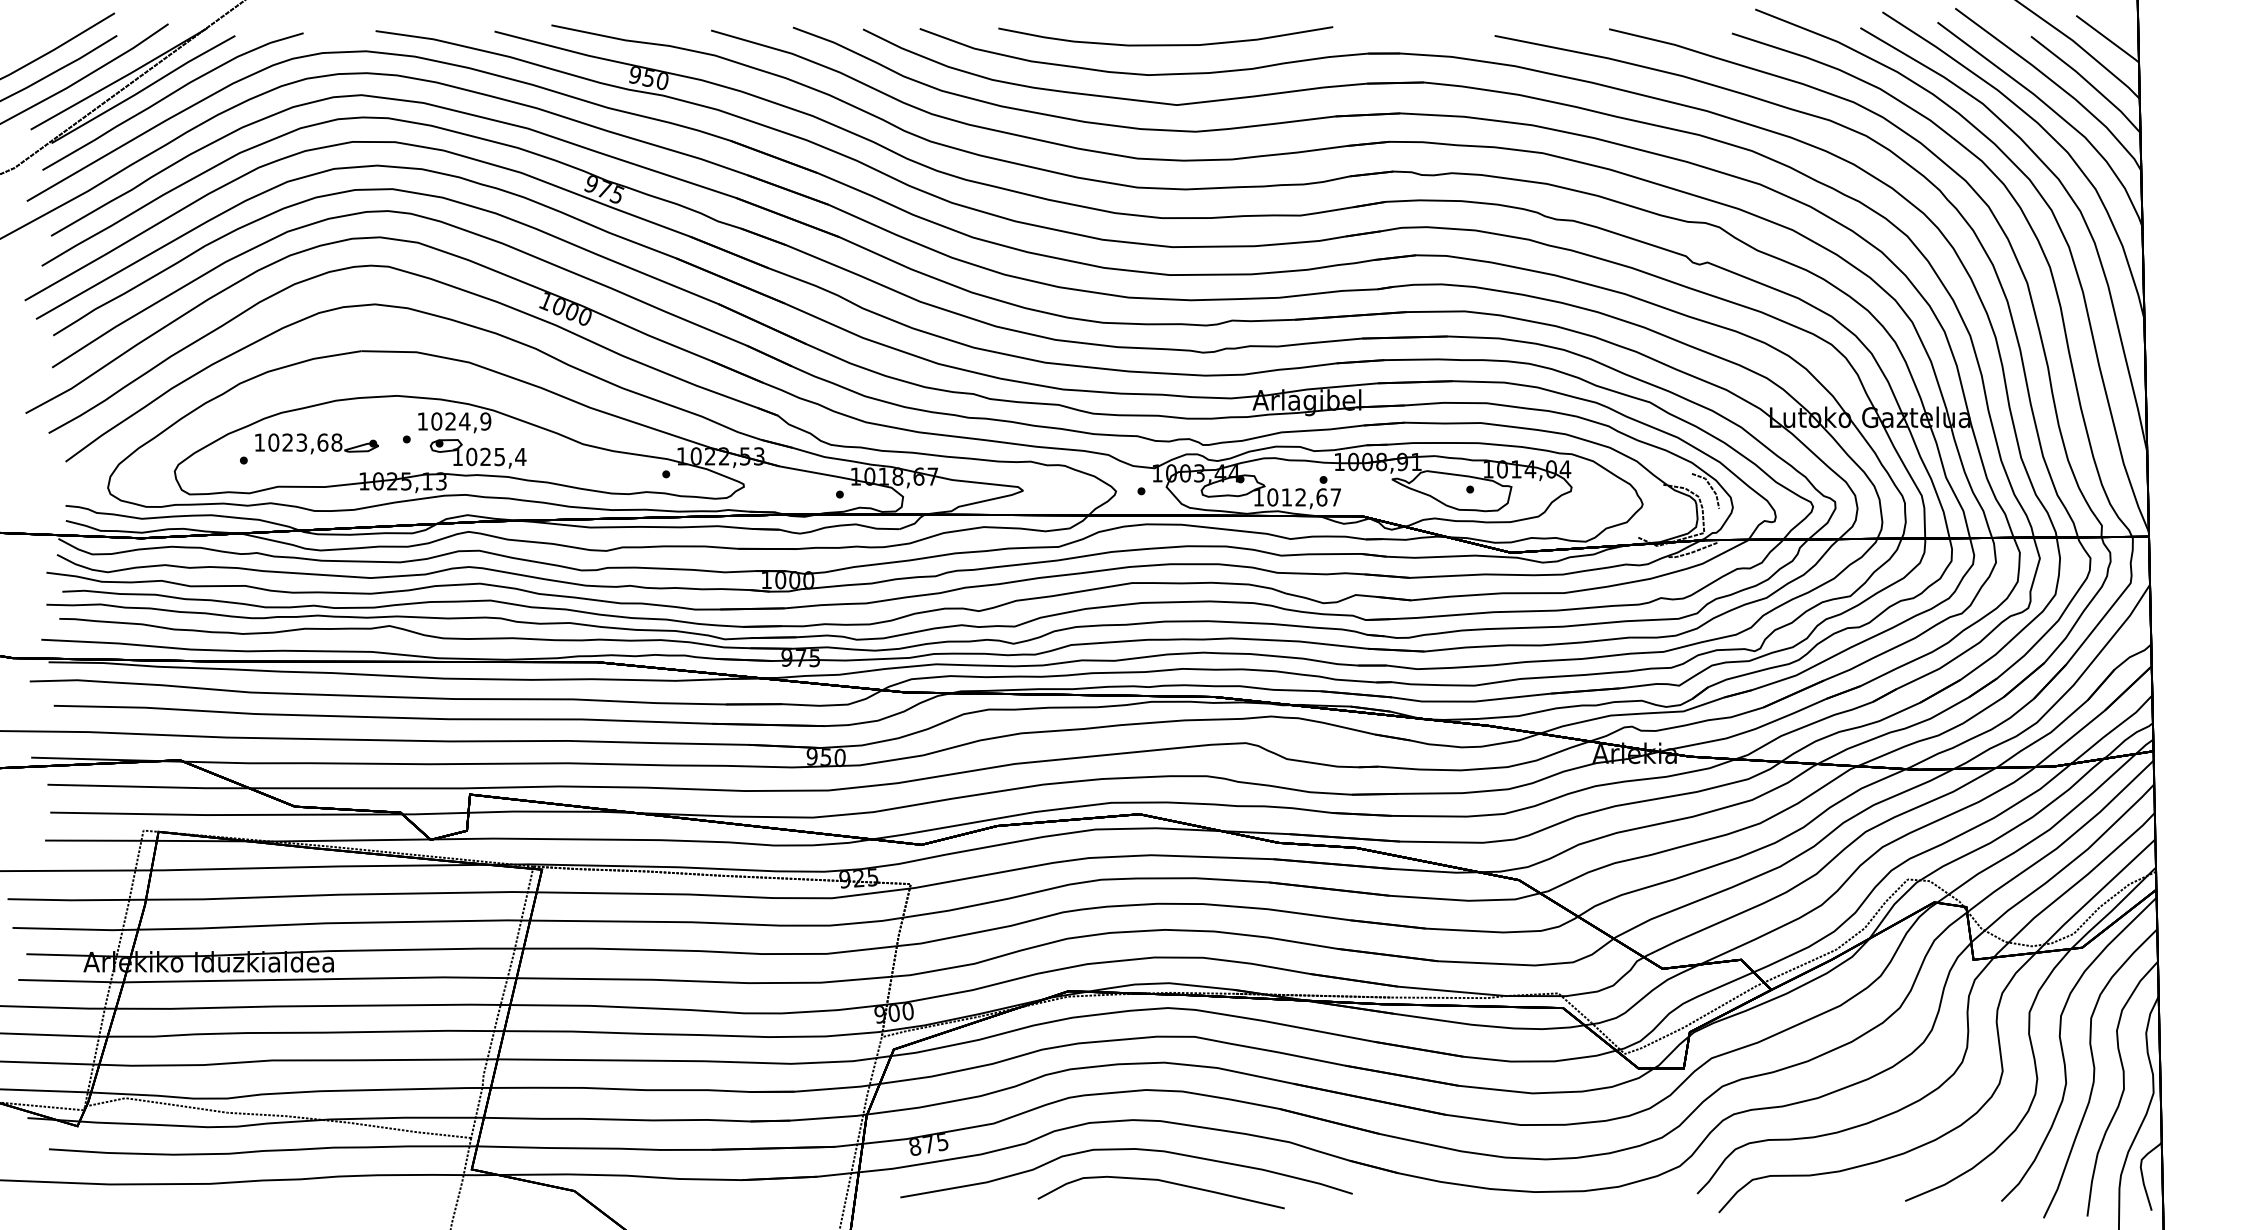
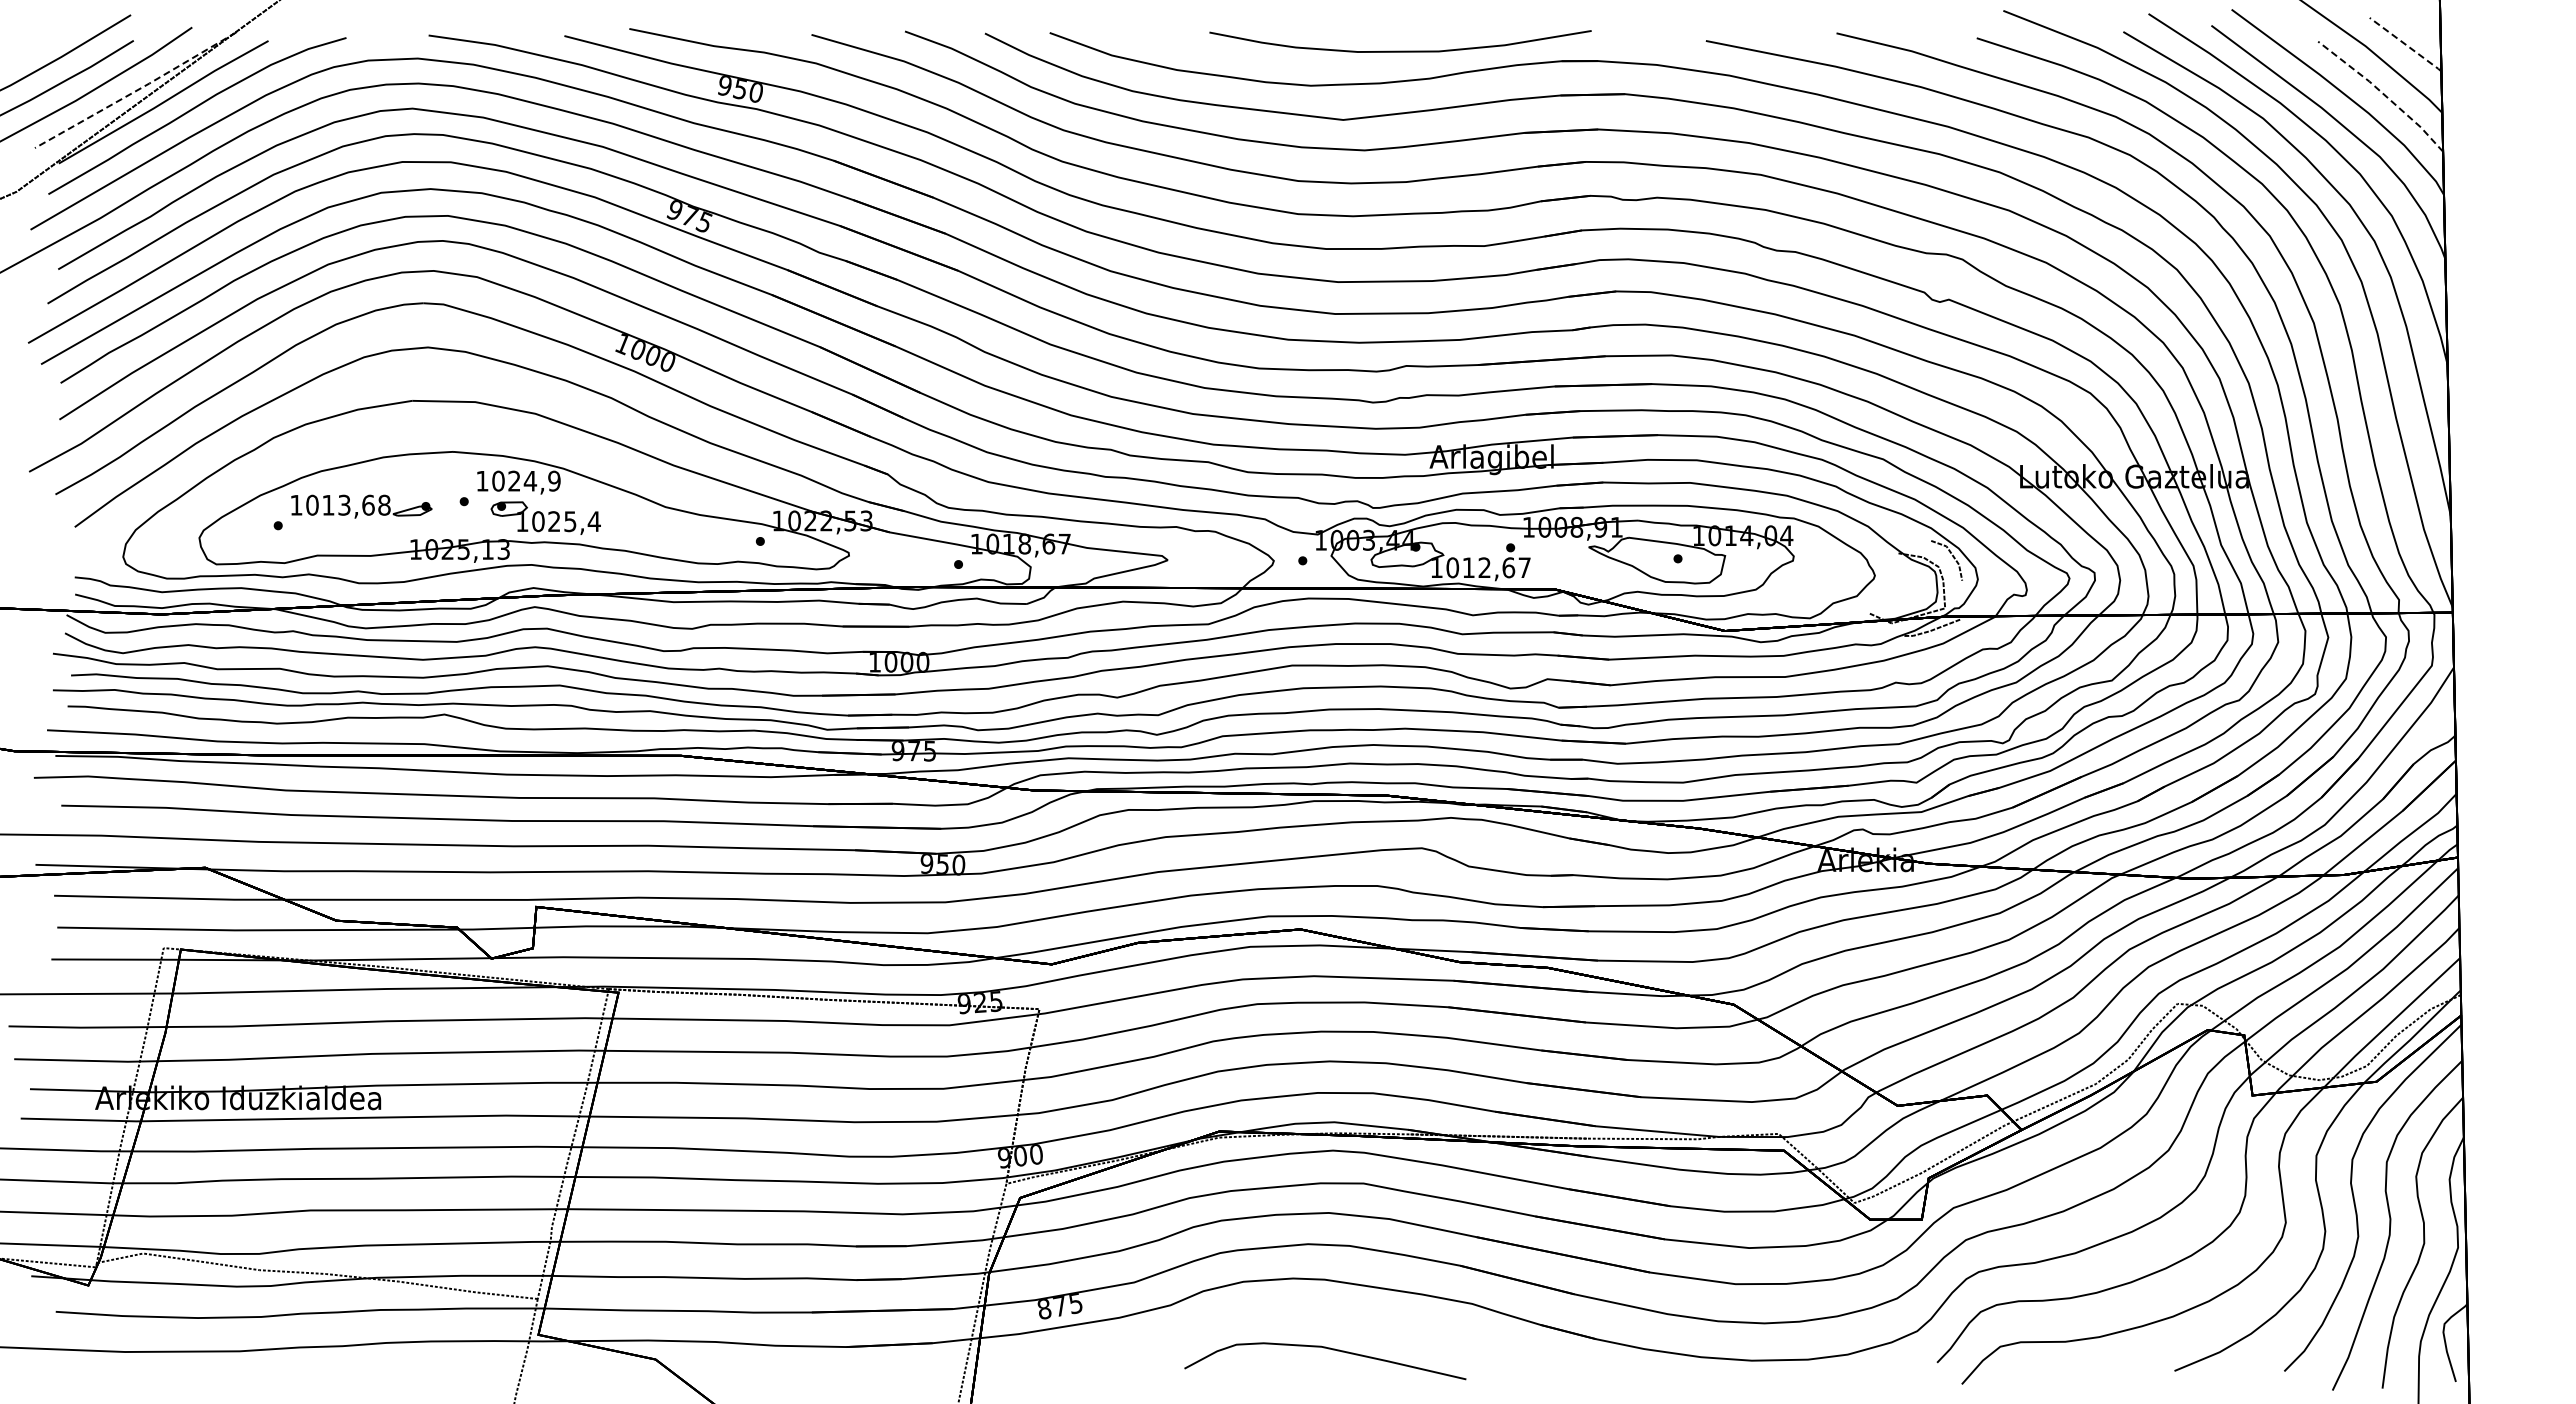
line: (2108, 39) -> (2406, 45), solid -> dashed
curve: (1165, 44) -> (1400, 50), moved
line: (119, 79) -> (136, 90), solid -> dashed
line: (2088, 82) -> (2383, 94), solid -> dashed
text: (287, 441) -> (328, 504), 1023,68 -> 1013,68
curve: (1126, 1149) -> (1285, 1312), removed

